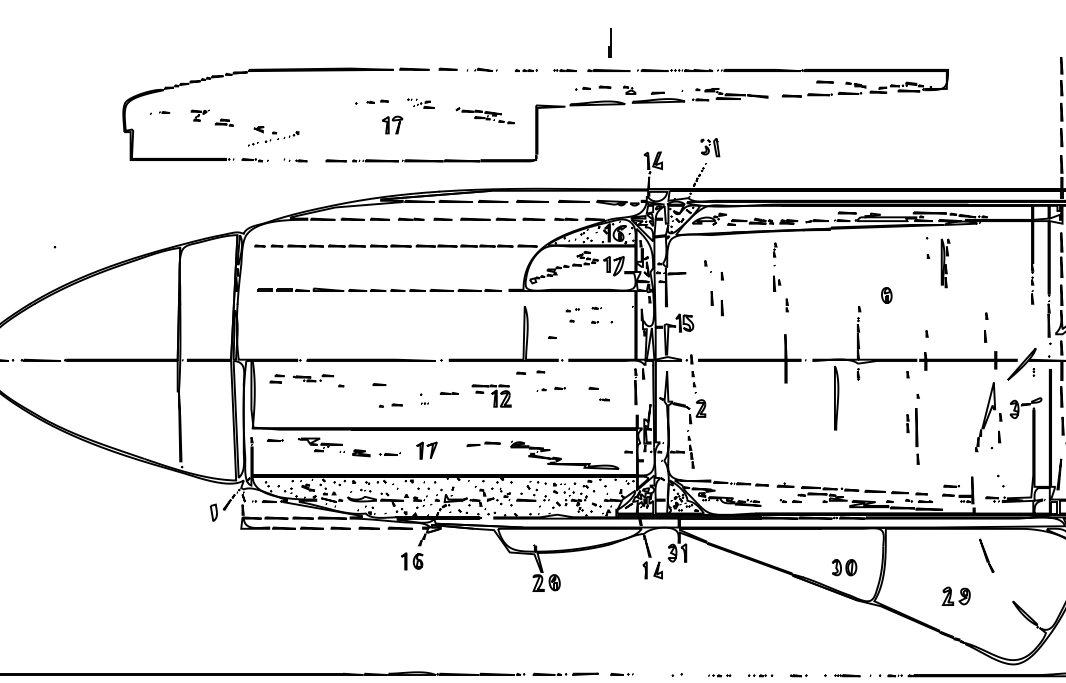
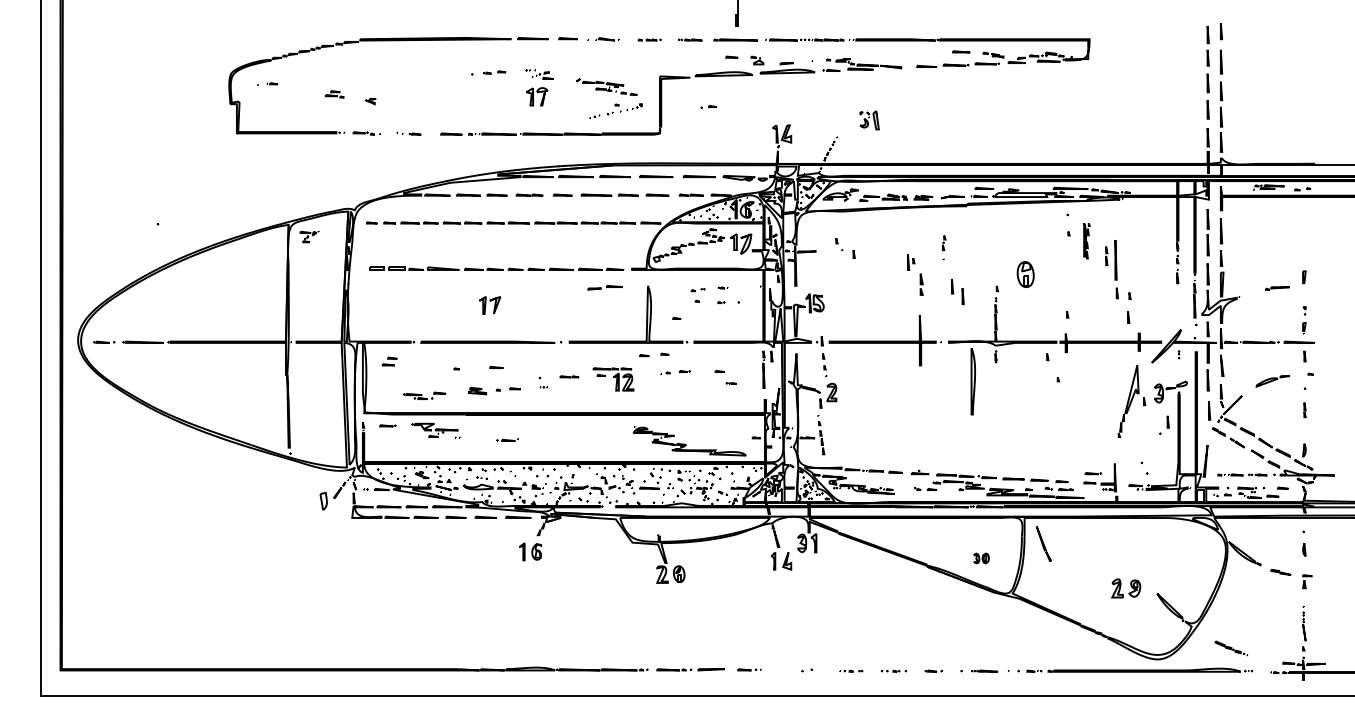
part: (582, 88) -> (708, 106), moved
part: (200, 115) -> (309, 236), moved
part: (392, 124) -> (537, 96), moved
part: (273, 138) -> (615, 110), moved
part: (710, 147) -> (869, 120), moved
part: (775, 254) -> (944, 247), moved
part: (945, 262) -> (1086, 240), size x0.7
part: (886, 295) -> (1025, 274), size x1.6
part: (716, 304) -> (957, 292), moved
part: (786, 304) -> (921, 284), size x1.6
part: (313, 377) -> (424, 395), moved
part: (912, 436) -> (1111, 269), moved
part: (995, 439) -> (1164, 424), moved
part: (483, 443) -> (604, 287), moved
part: (427, 450) -> (490, 305), moved
part: (361, 453) -> (477, 391), moved
line: (986, 555) -> (1043, 543), moved
part: (844, 567) -> (981, 558), size x0.6
part: (956, 596) -> (1126, 588), moved

